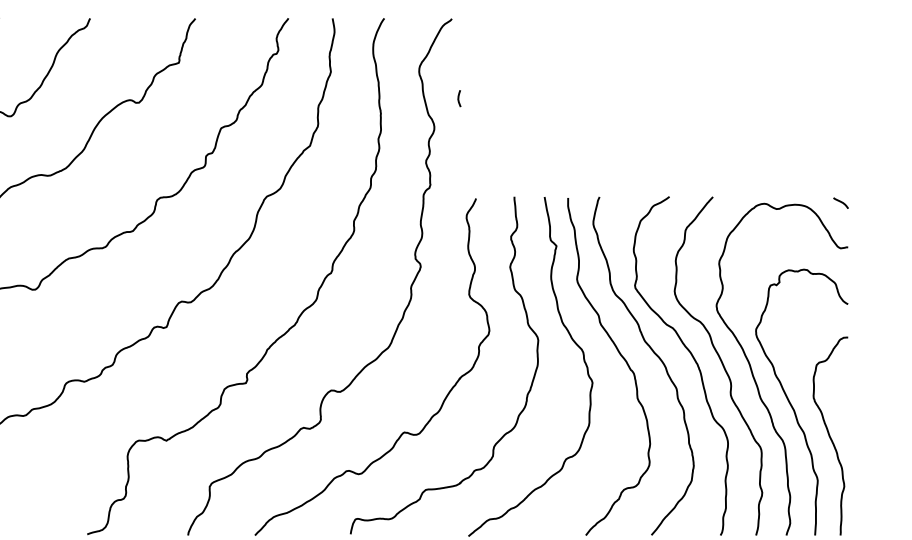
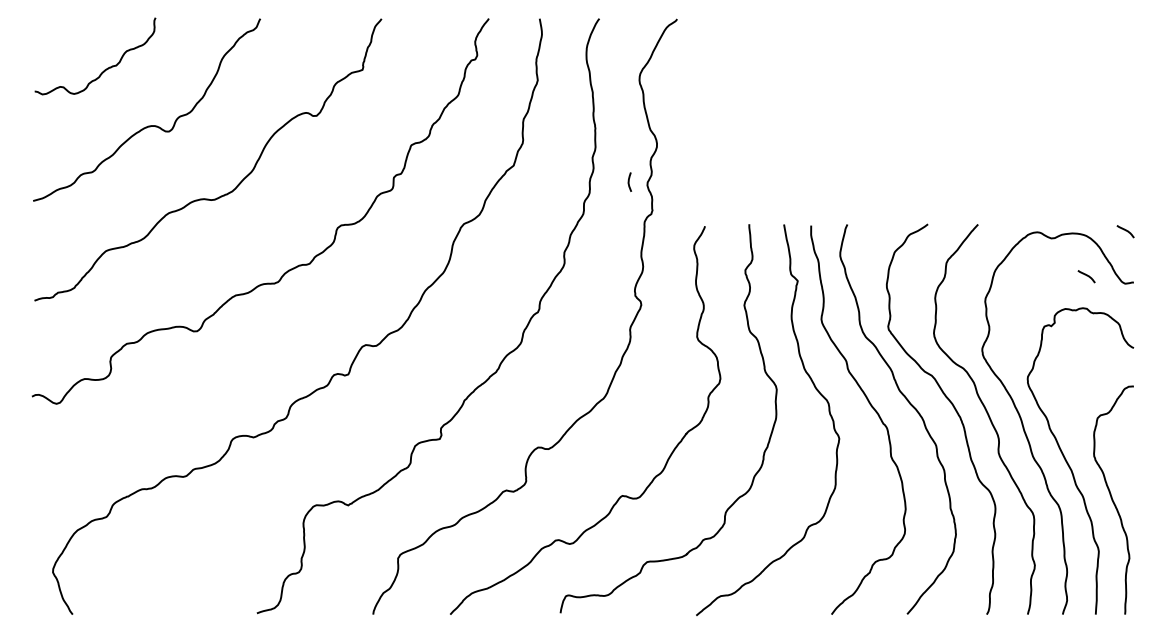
curve: (459, 98) -> (629, 181), moved
curve: (807, 242) -> (1086, 276), added

